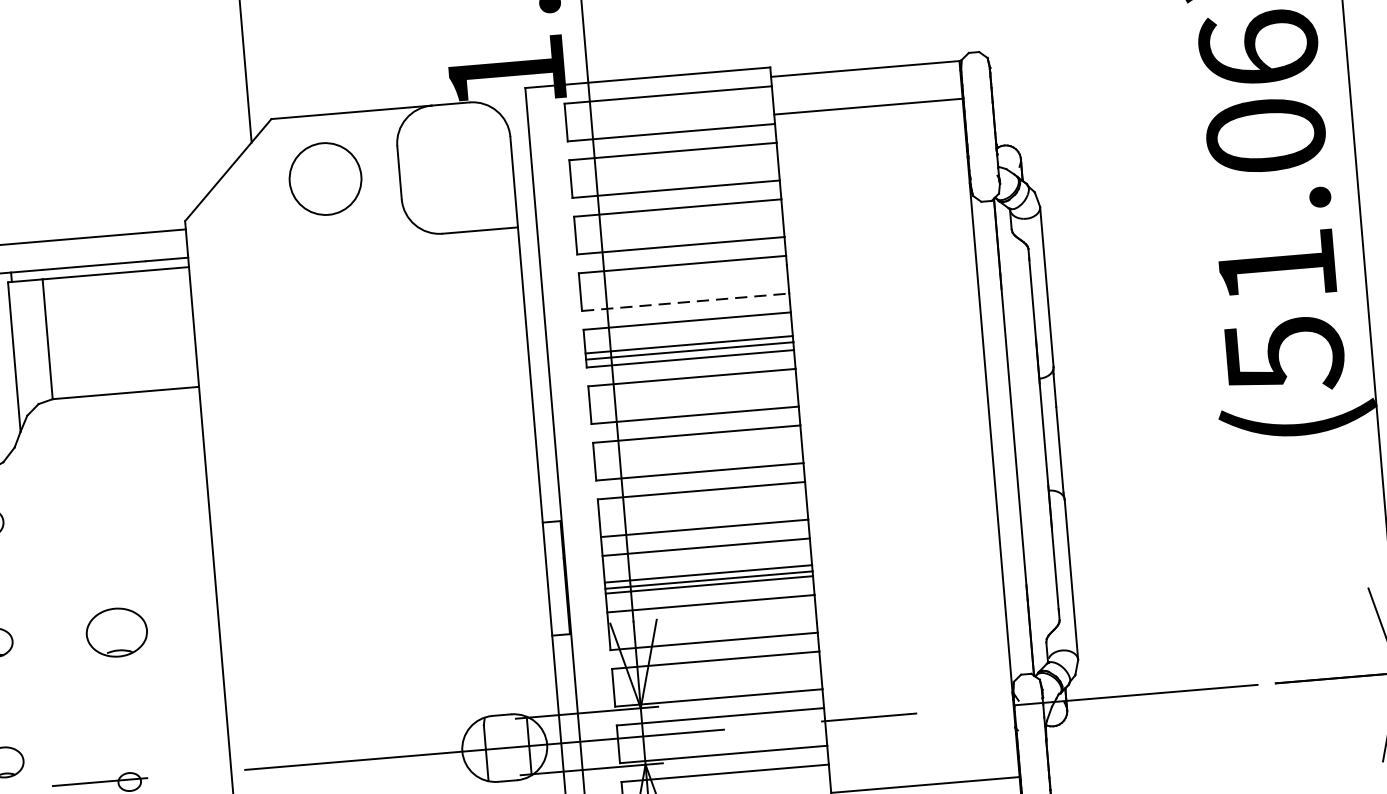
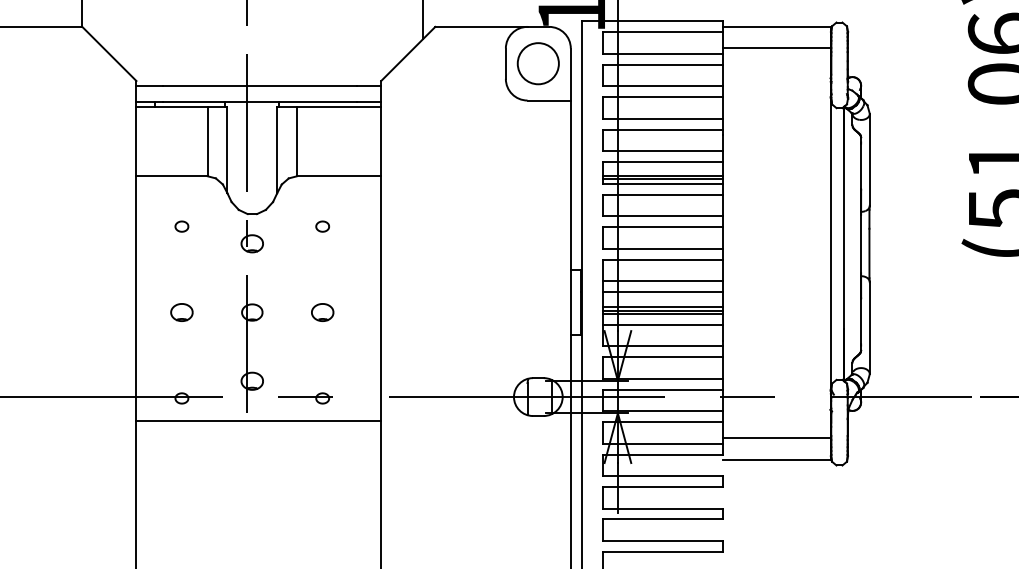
circle: (324, 178) -> (537, 63), moved
line: (684, 302) -> (662, 151), dashed -> solid
part: (104, 482) -> (322, 226), added
part: (116, 632) -> (322, 312), size x0.62

